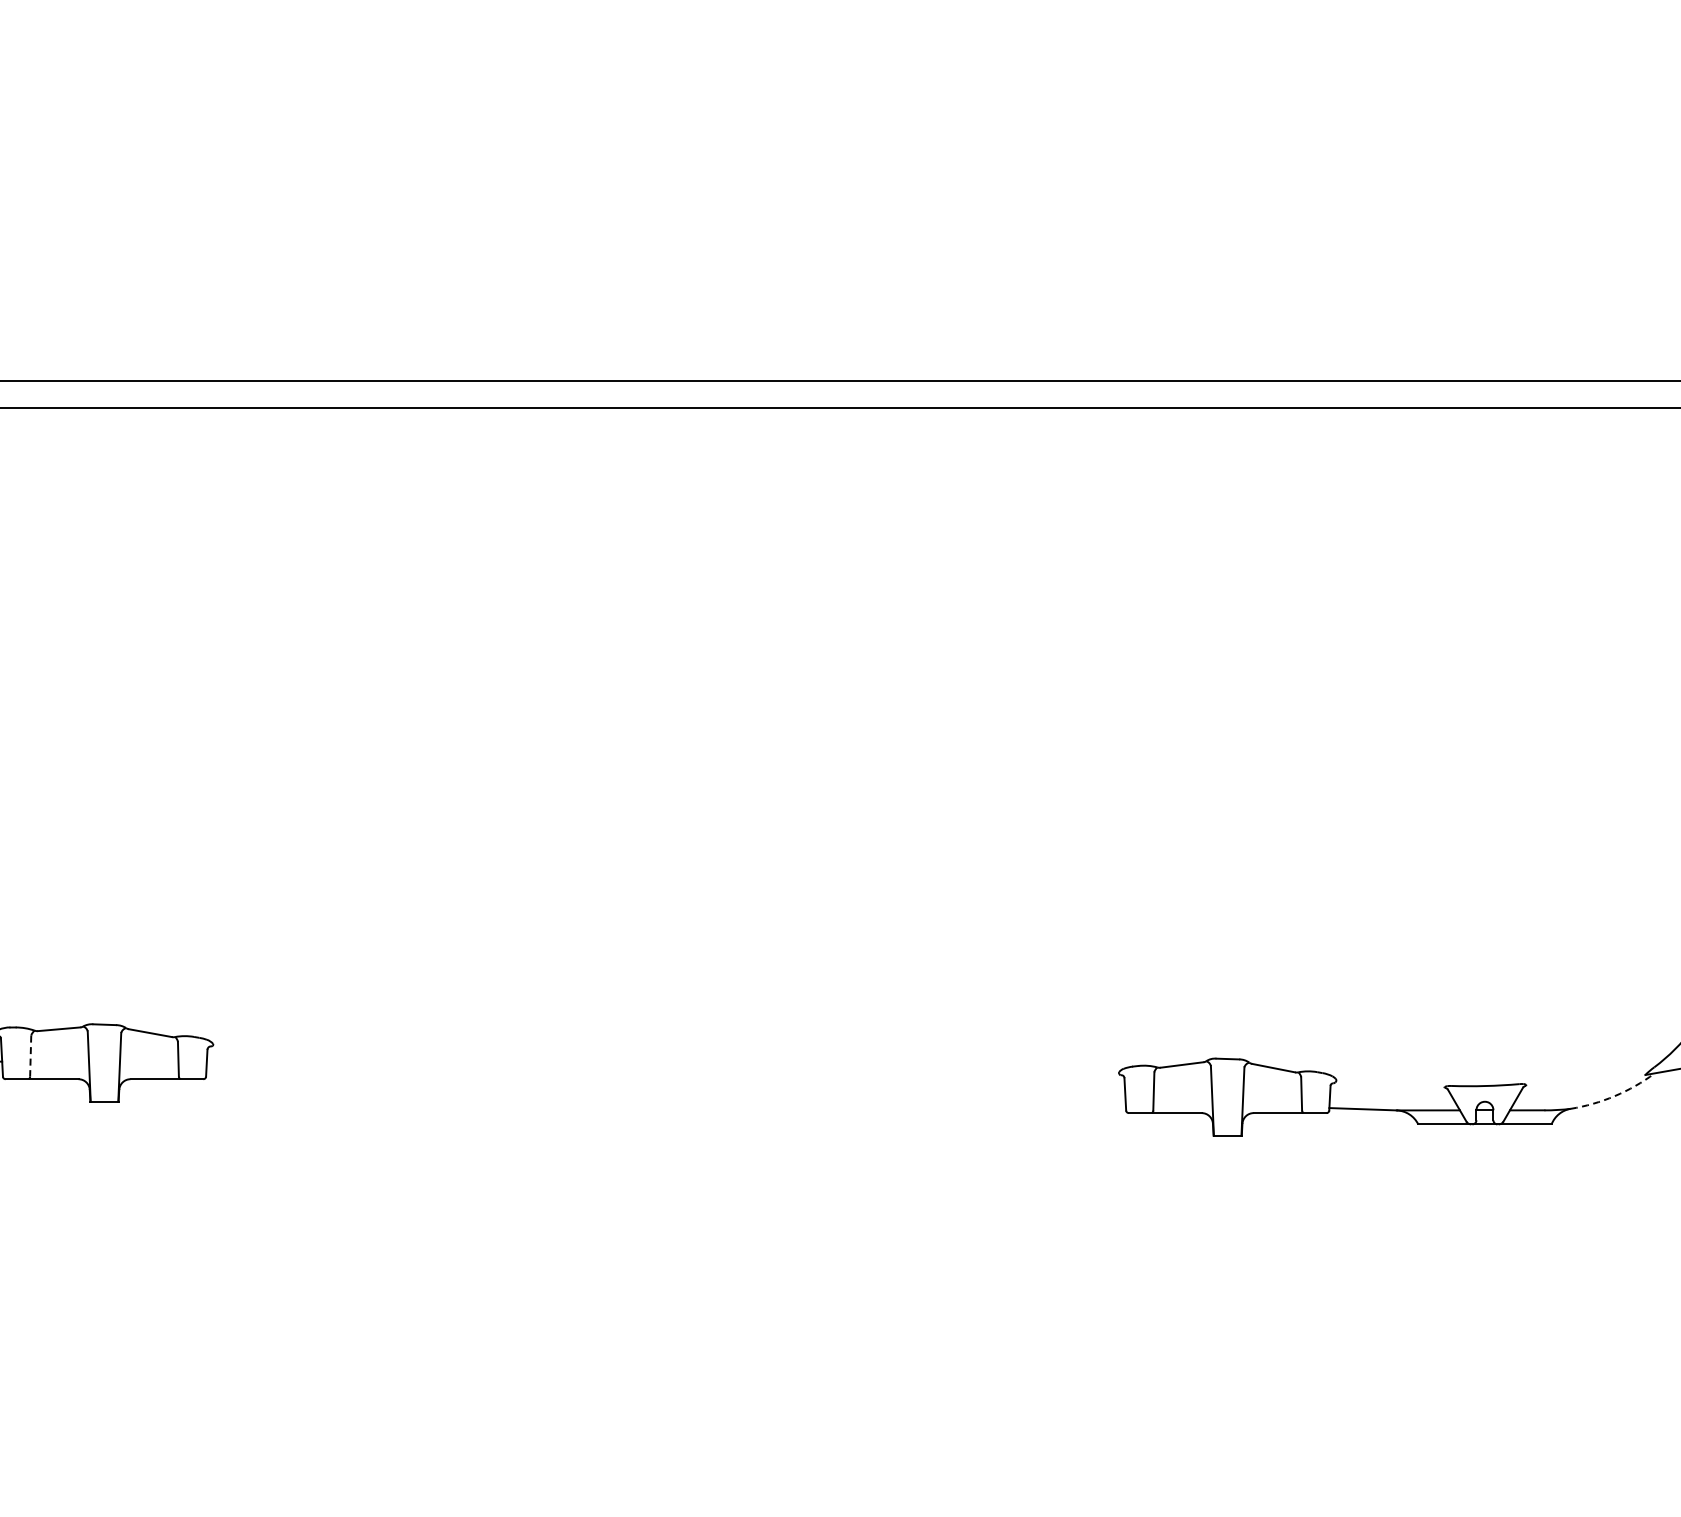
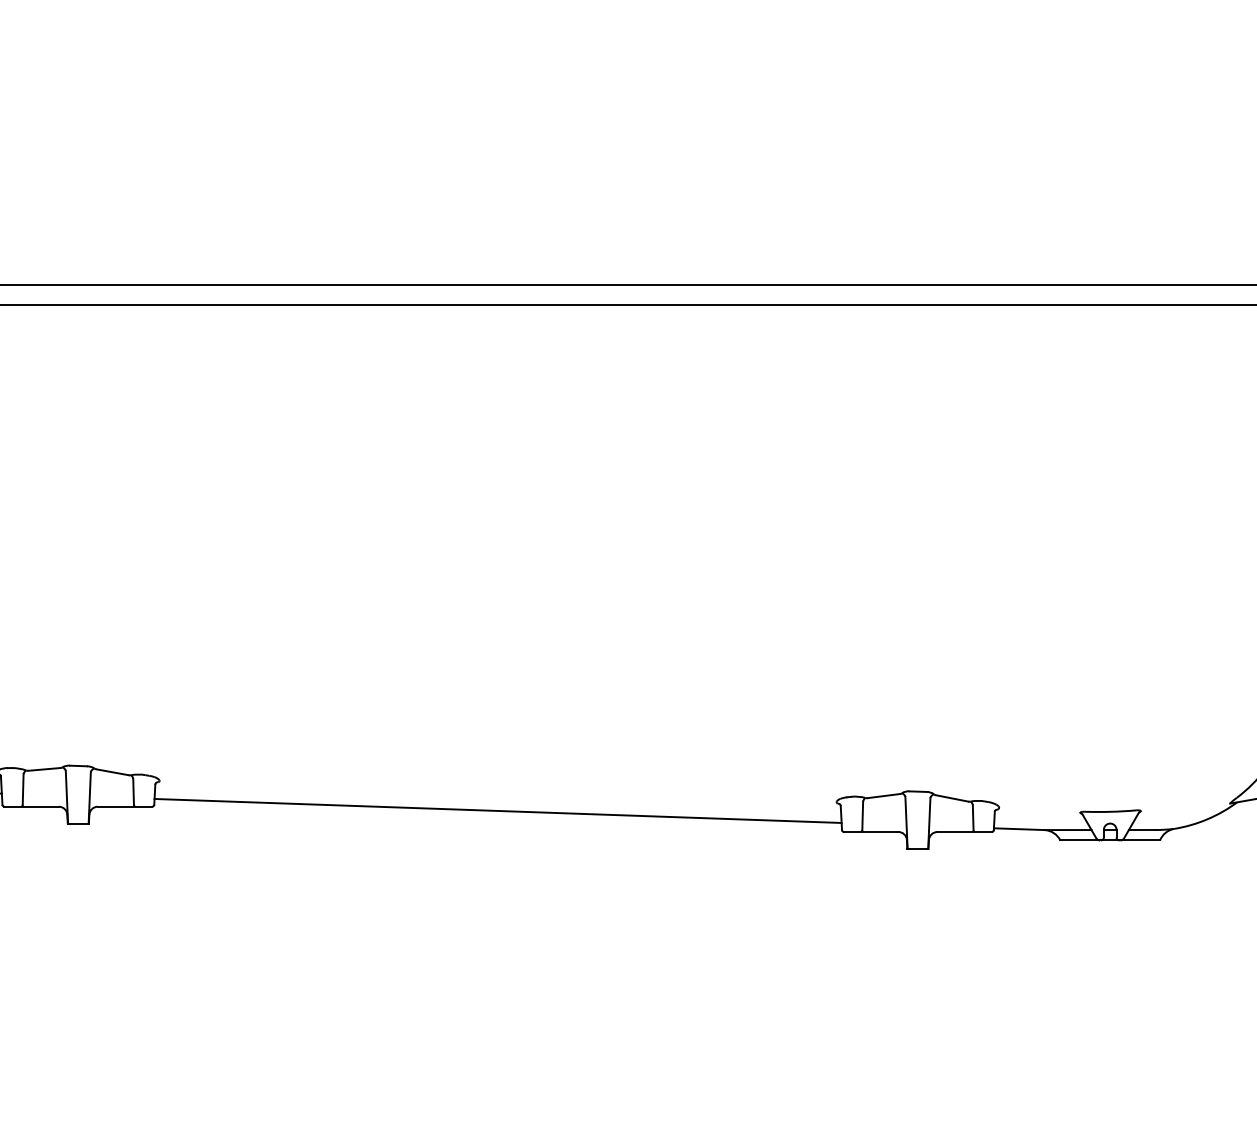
line: (30, 1056) -> (23, 789), dashed -> solid
line: (665, 1084) -> (497, 810), added
arc: (1614, 1096) -> (1207, 819), dashed -> solid

